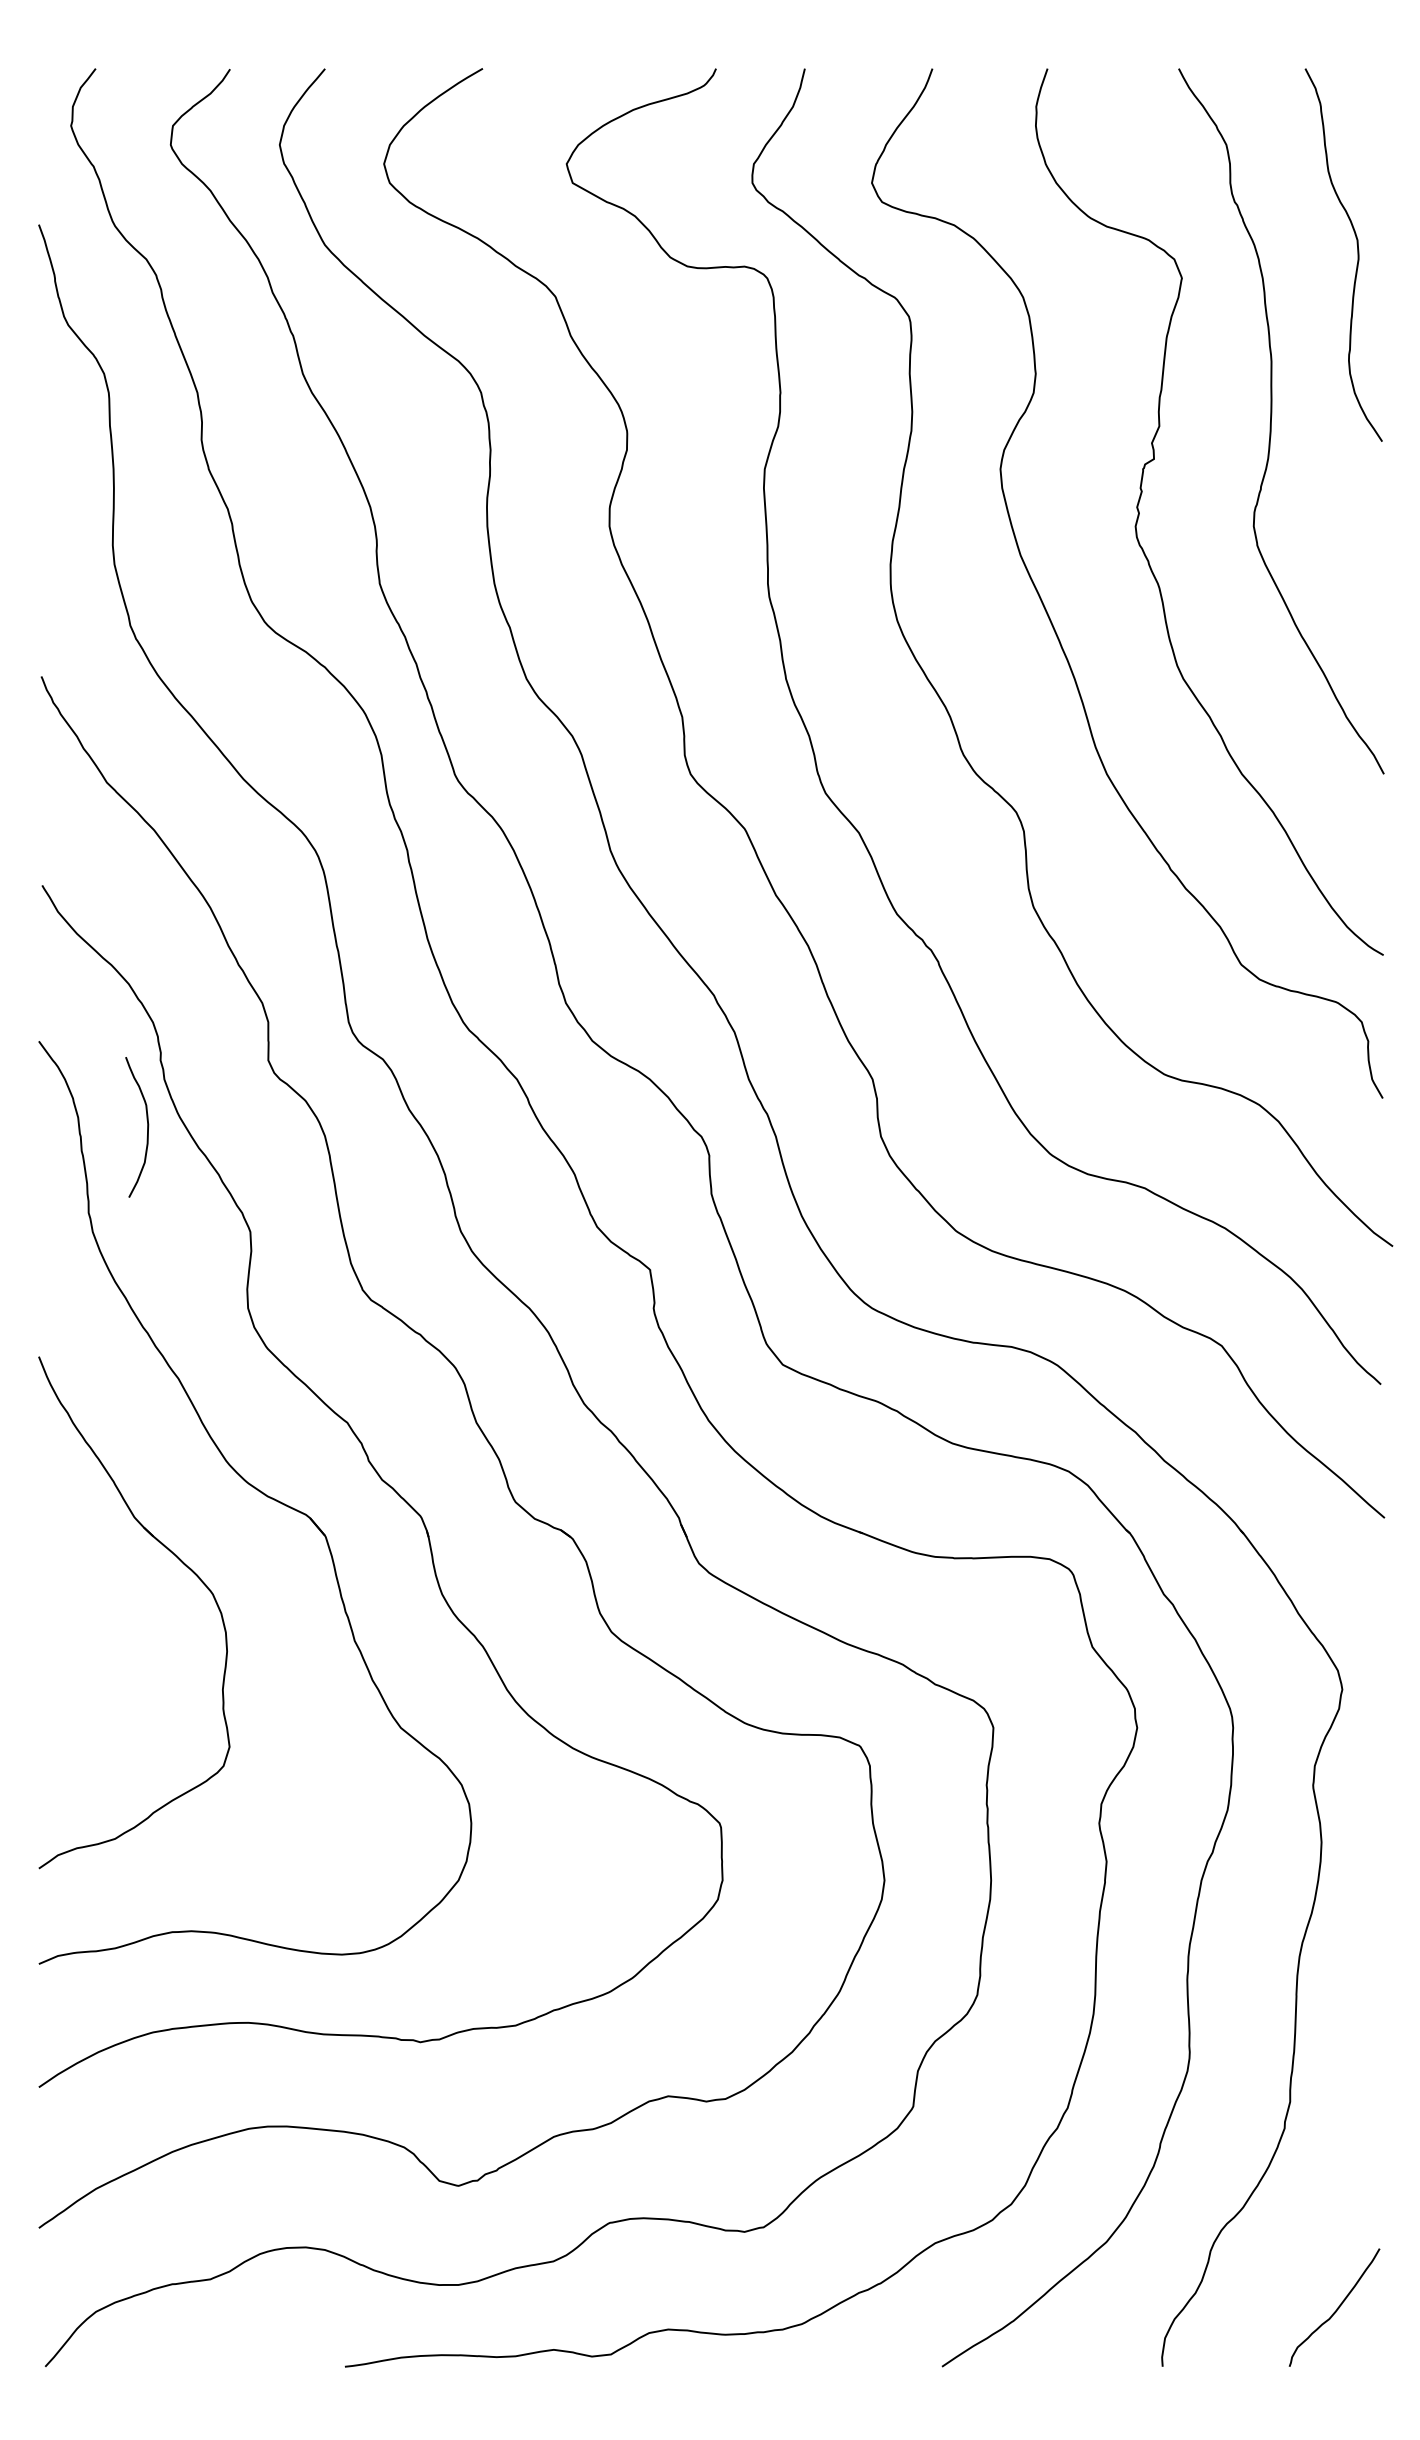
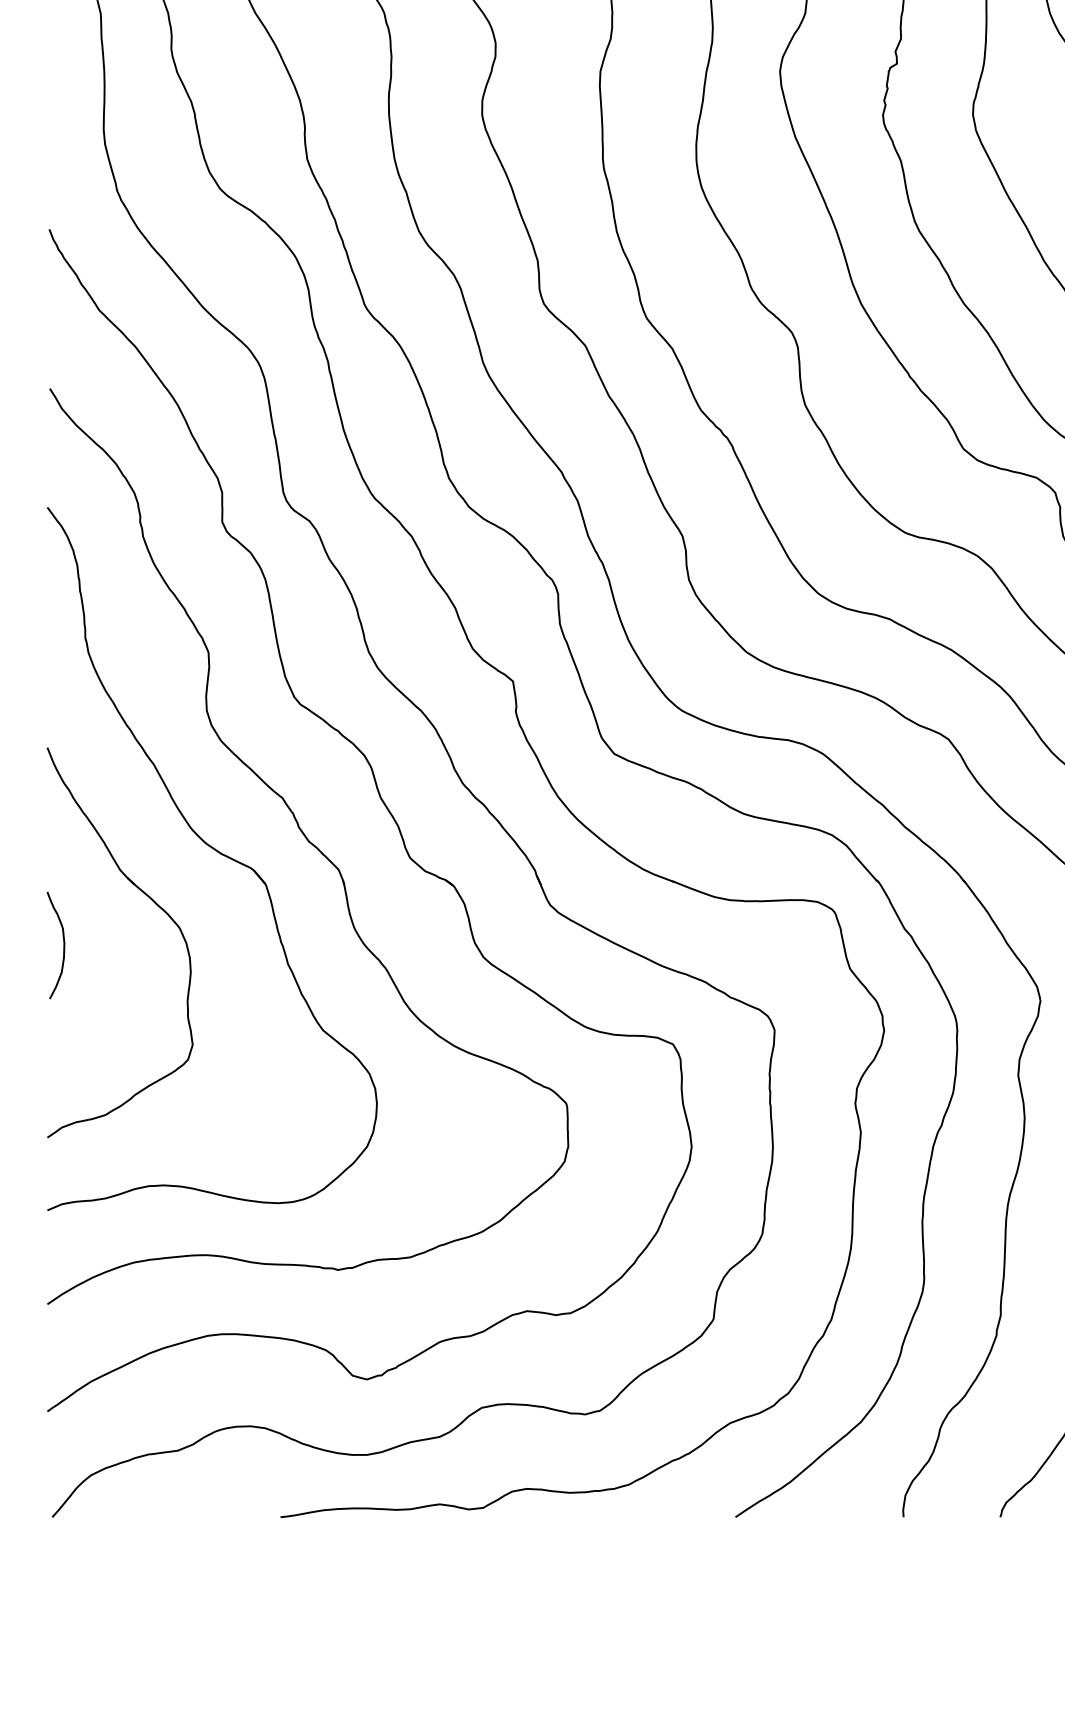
curve: (147, 1127) -> (63, 945), moved

